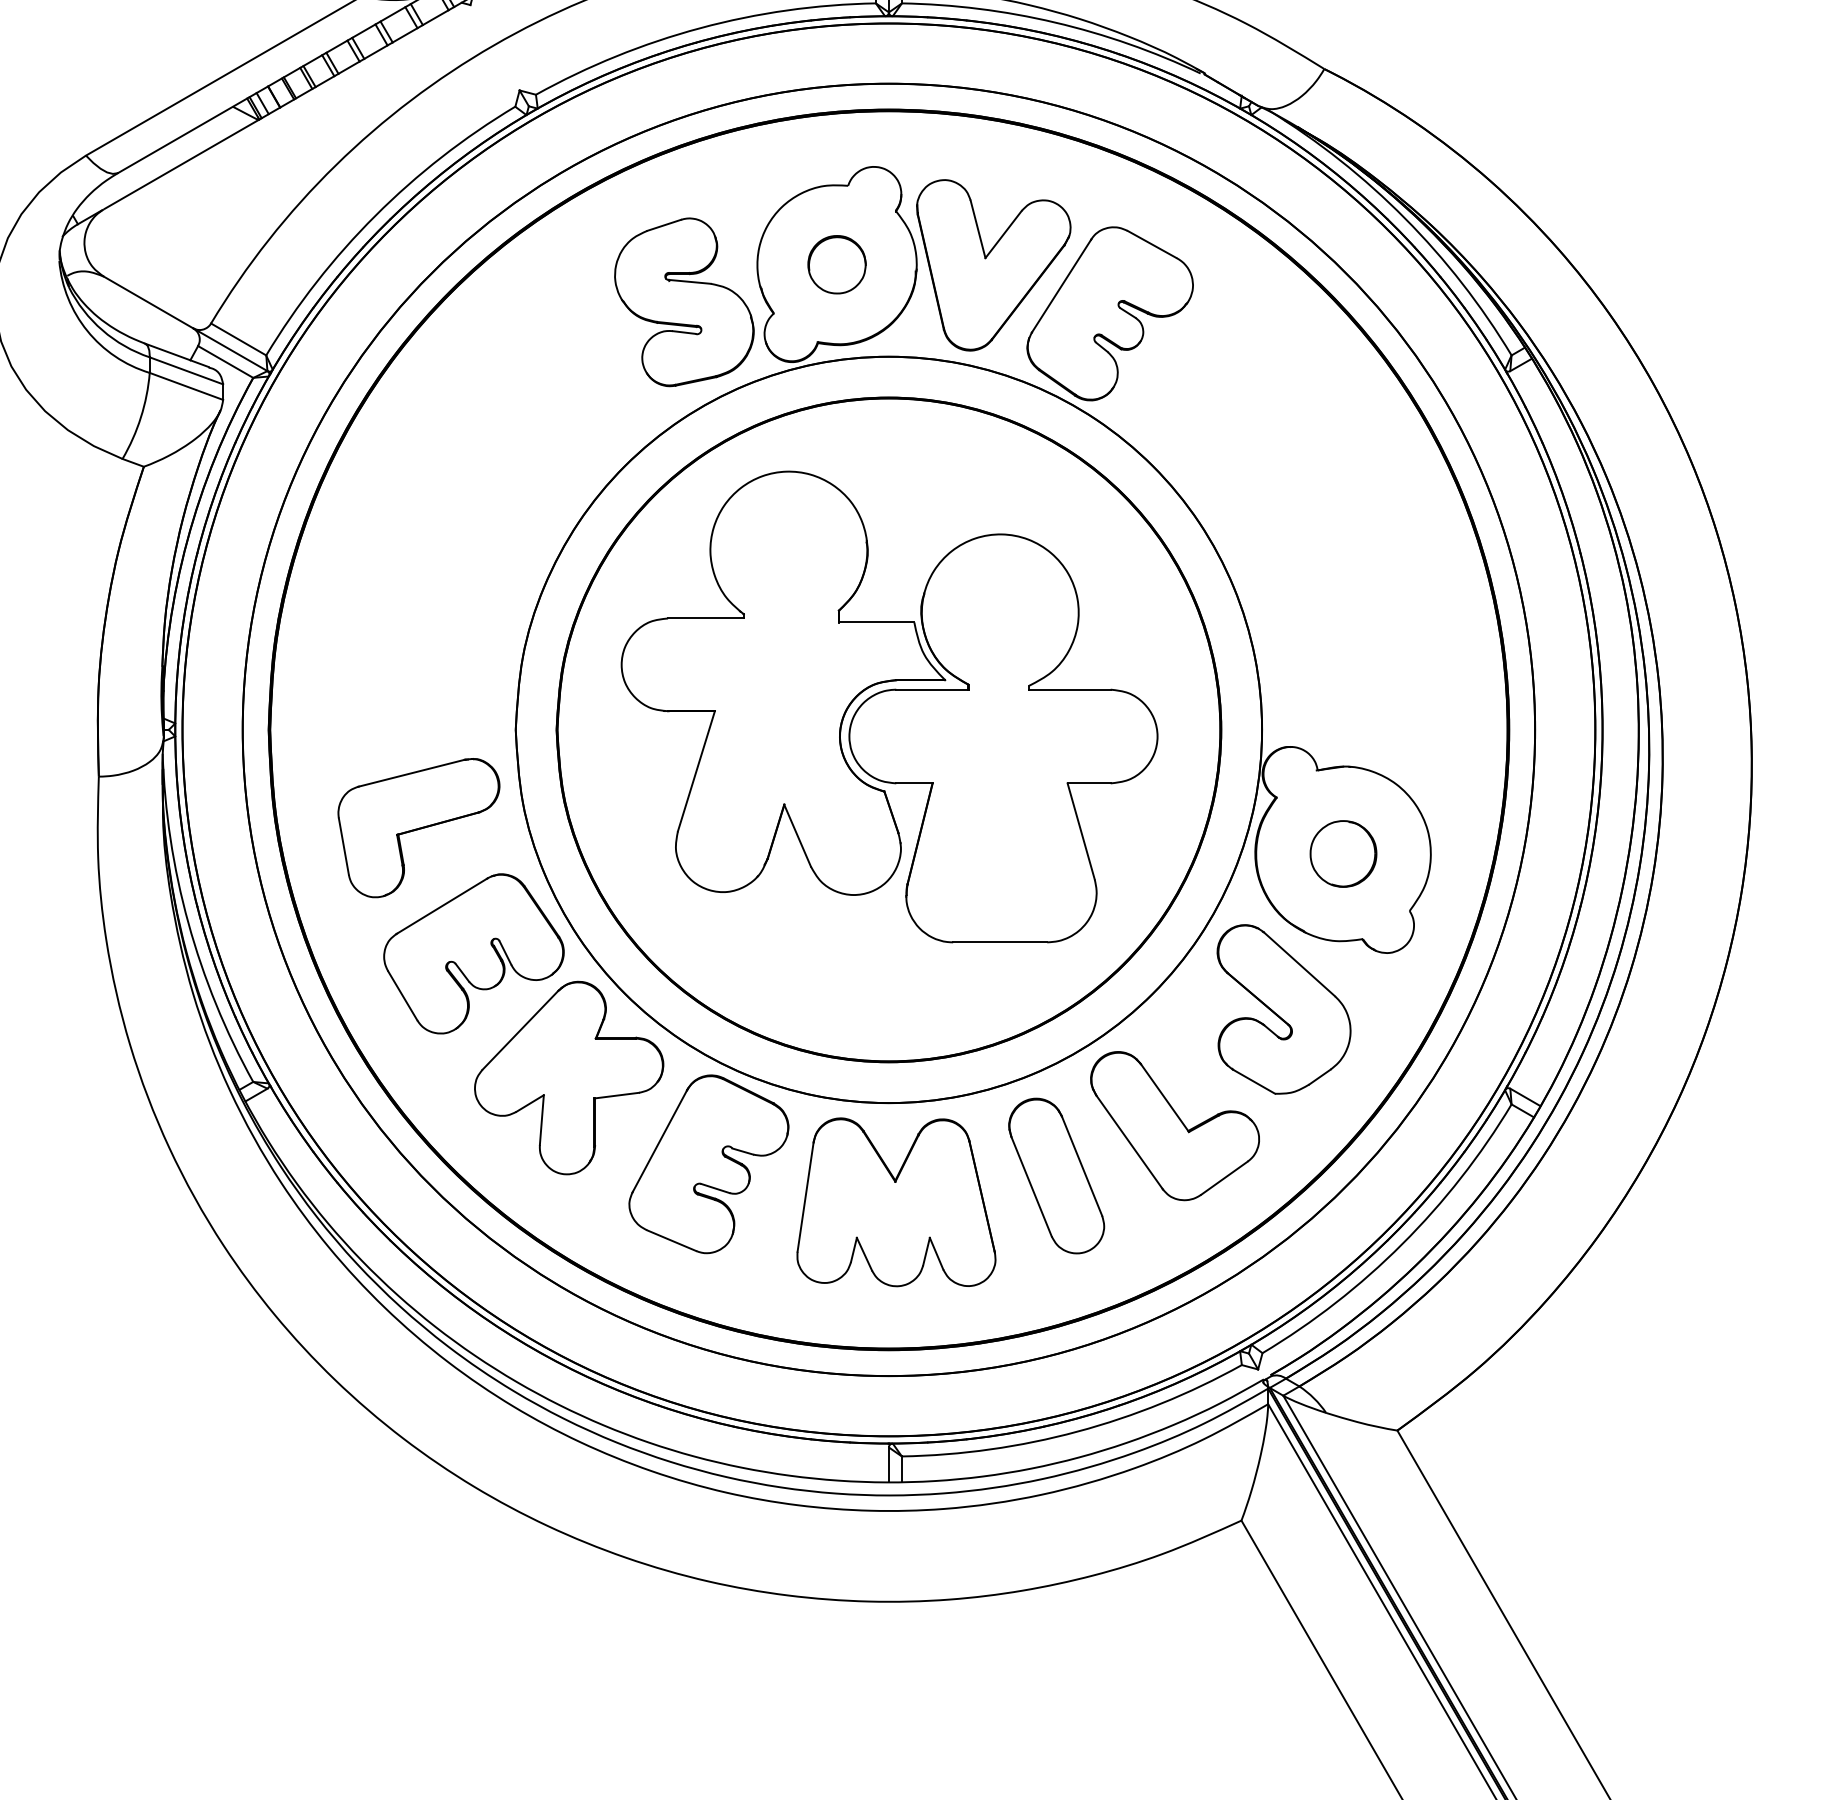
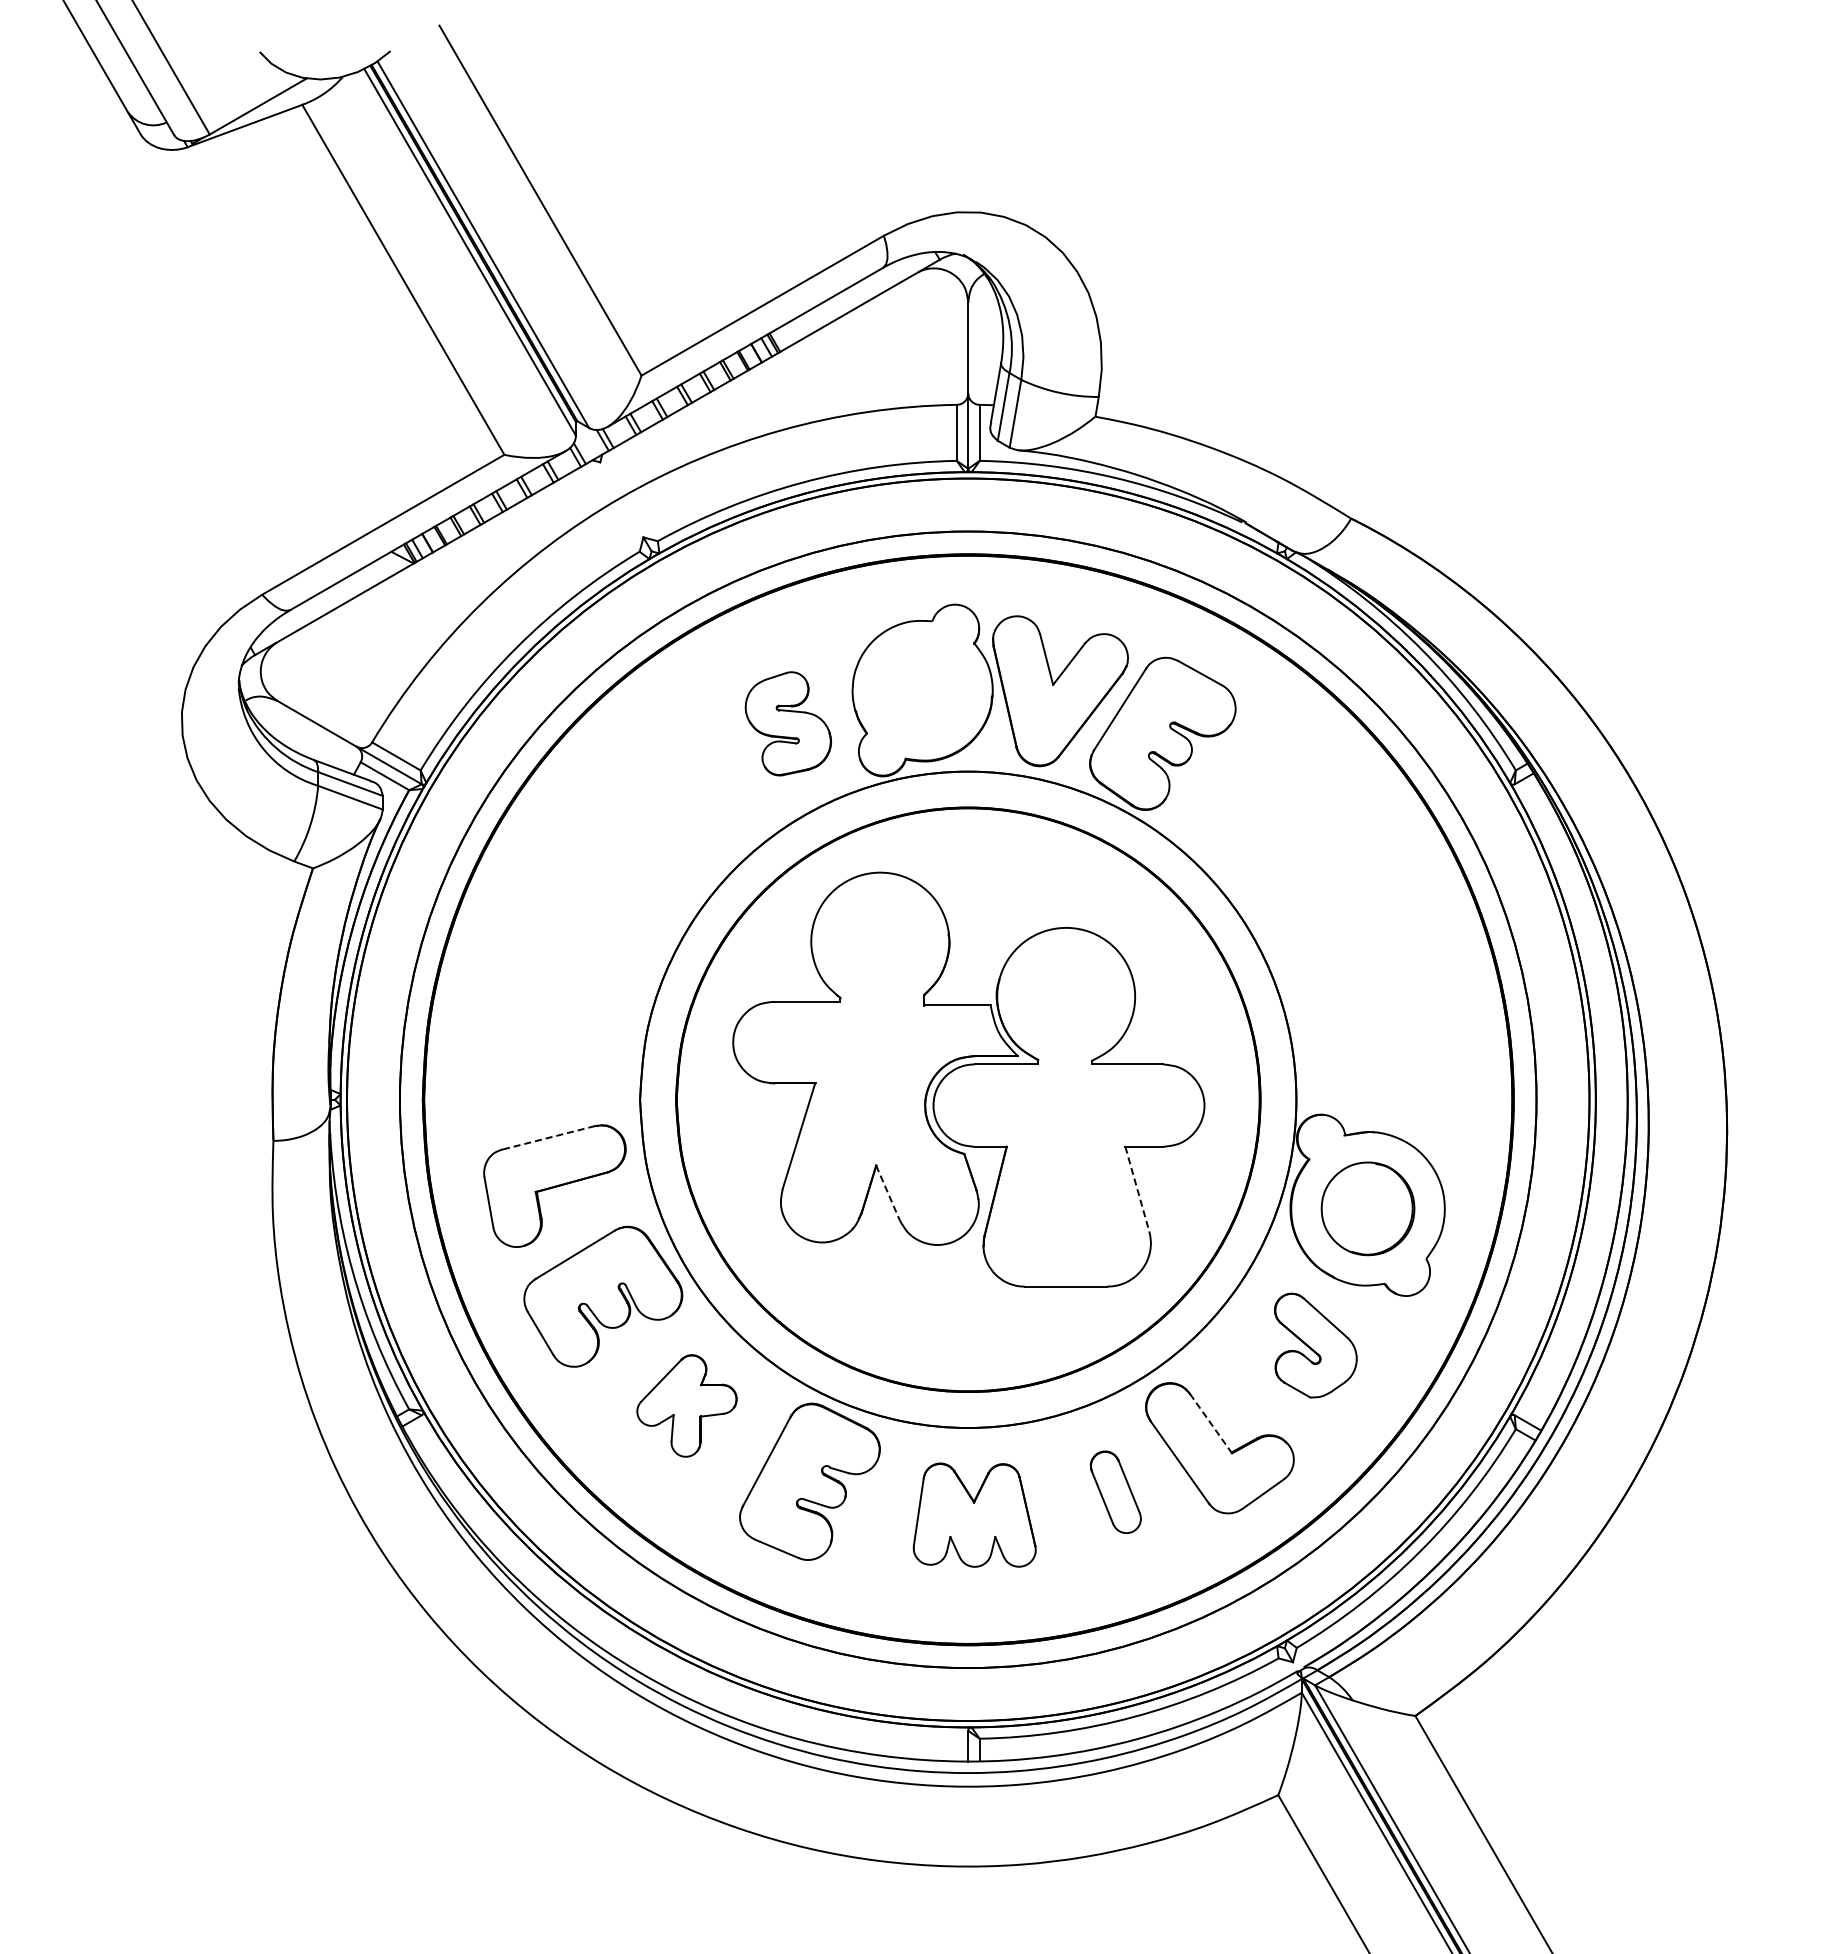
part: (836, 264) -> (922, 690), removed
part: (684, 302) -> (788, 723), size x0.7
line: (411, 772) -> (548, 1137), solid -> dashed
line: (1081, 831) -> (1137, 1189), solid -> dashed
line: (797, 835) -> (887, 1192), solid -> dashed
part: (1342, 853) -> (1367, 1208), size x1.6
part: (1283, 1009) -> (1315, 1345), size x0.7
part: (568, 1077) -> (686, 1405), size x0.6
line: (1165, 1099) -> (1211, 1424), solid -> dashed
part: (1056, 1176) -> (1115, 1492), size x0.6
part: (896, 1201) -> (974, 1514), size x0.7

